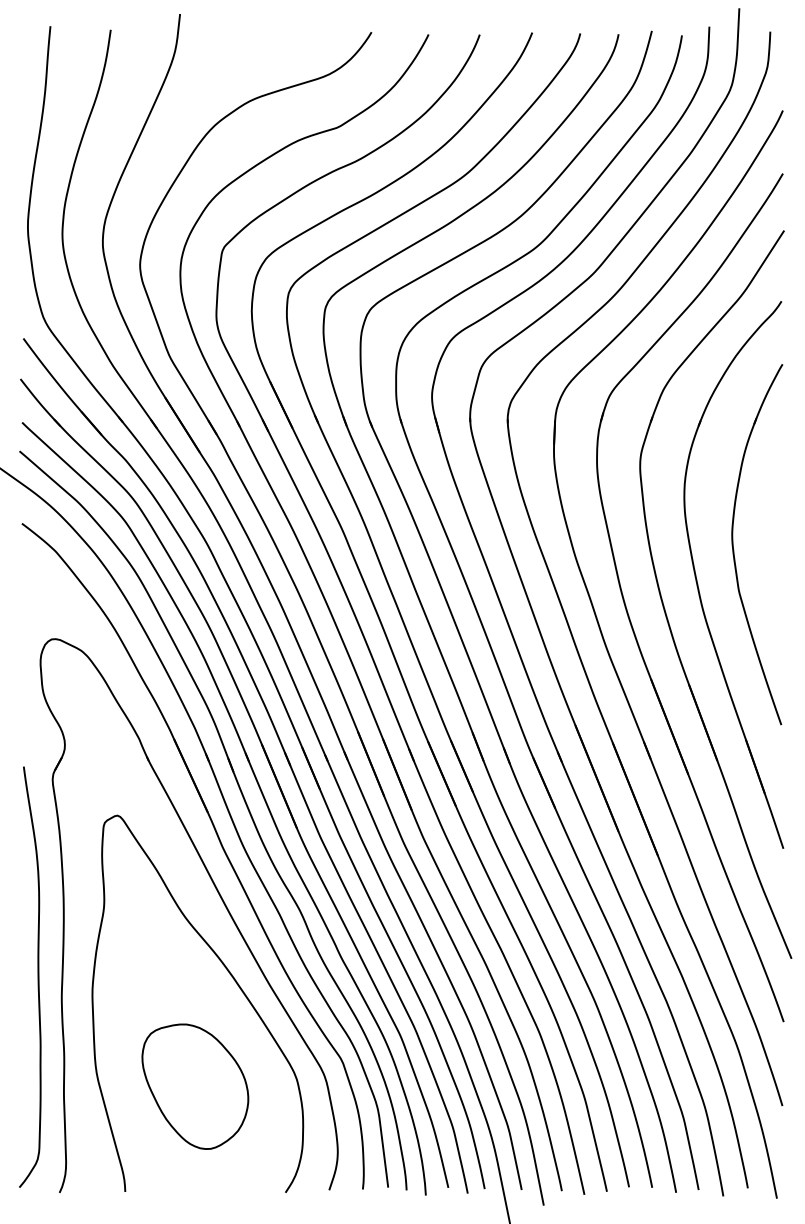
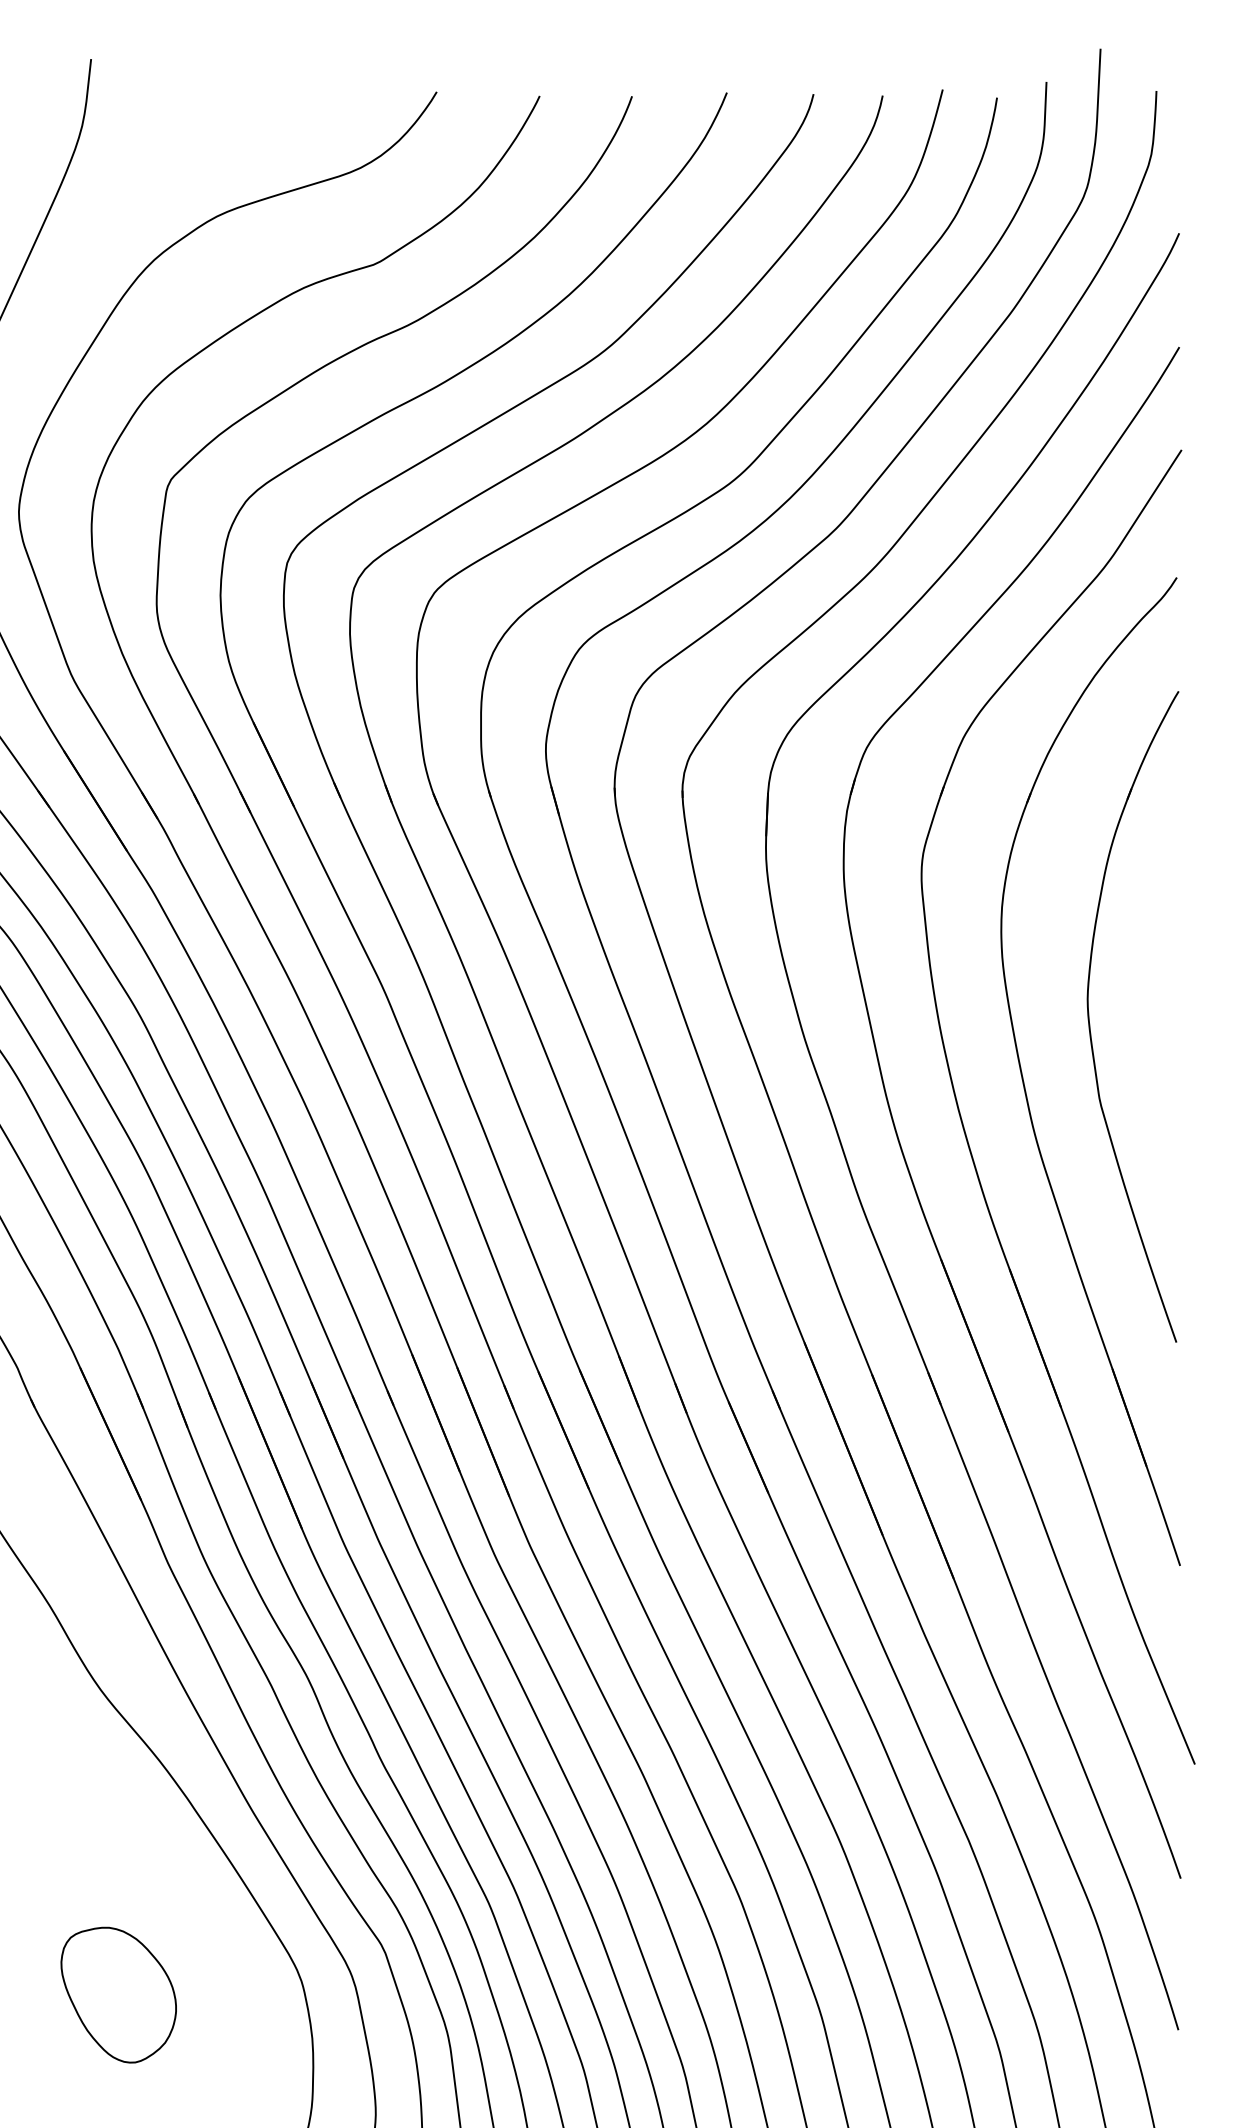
part: (195, 1086) -> (118, 1994), size x0.6

